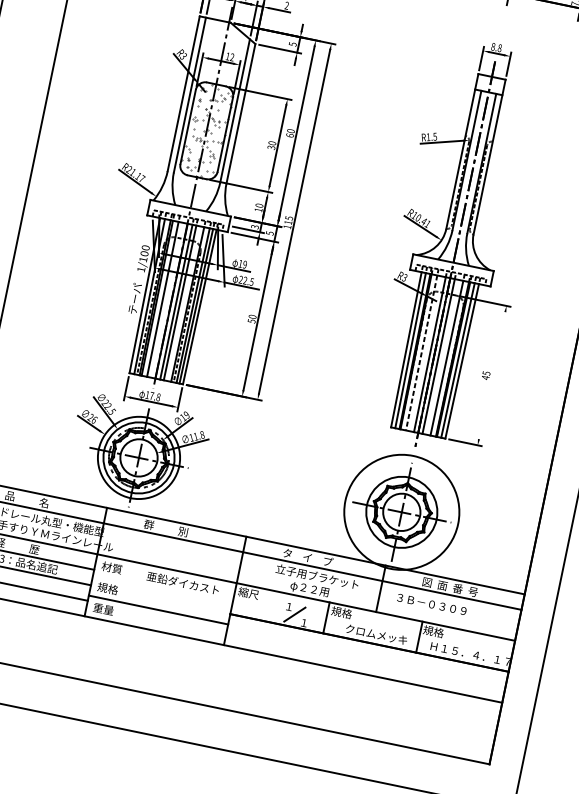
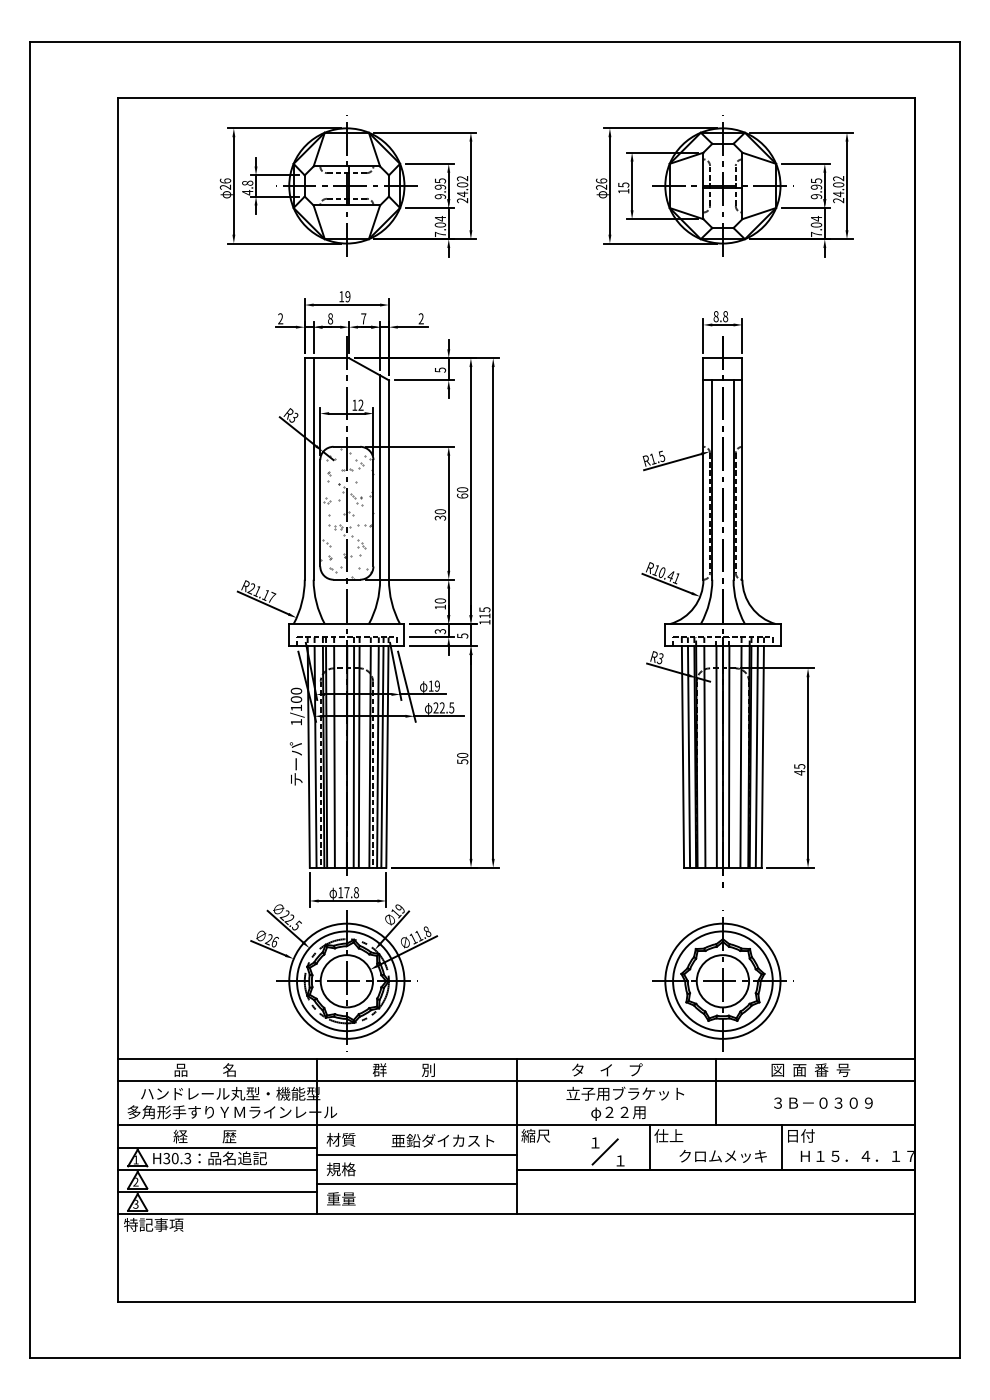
line: (421, 352) -> (704, 756), dashed -> solid
line: (492, 375) -> (808, 767), added
circle: (401, 511) -> (722, 980), size x0.71
line: (162, 589) -> (416, 1154), added
text: (432, 604) -> (823, 1102), moved
text: (341, 612) -> (668, 1135), 規格 -> 仕上
text: (433, 631) -> (800, 1135), 規格 -> 日付

